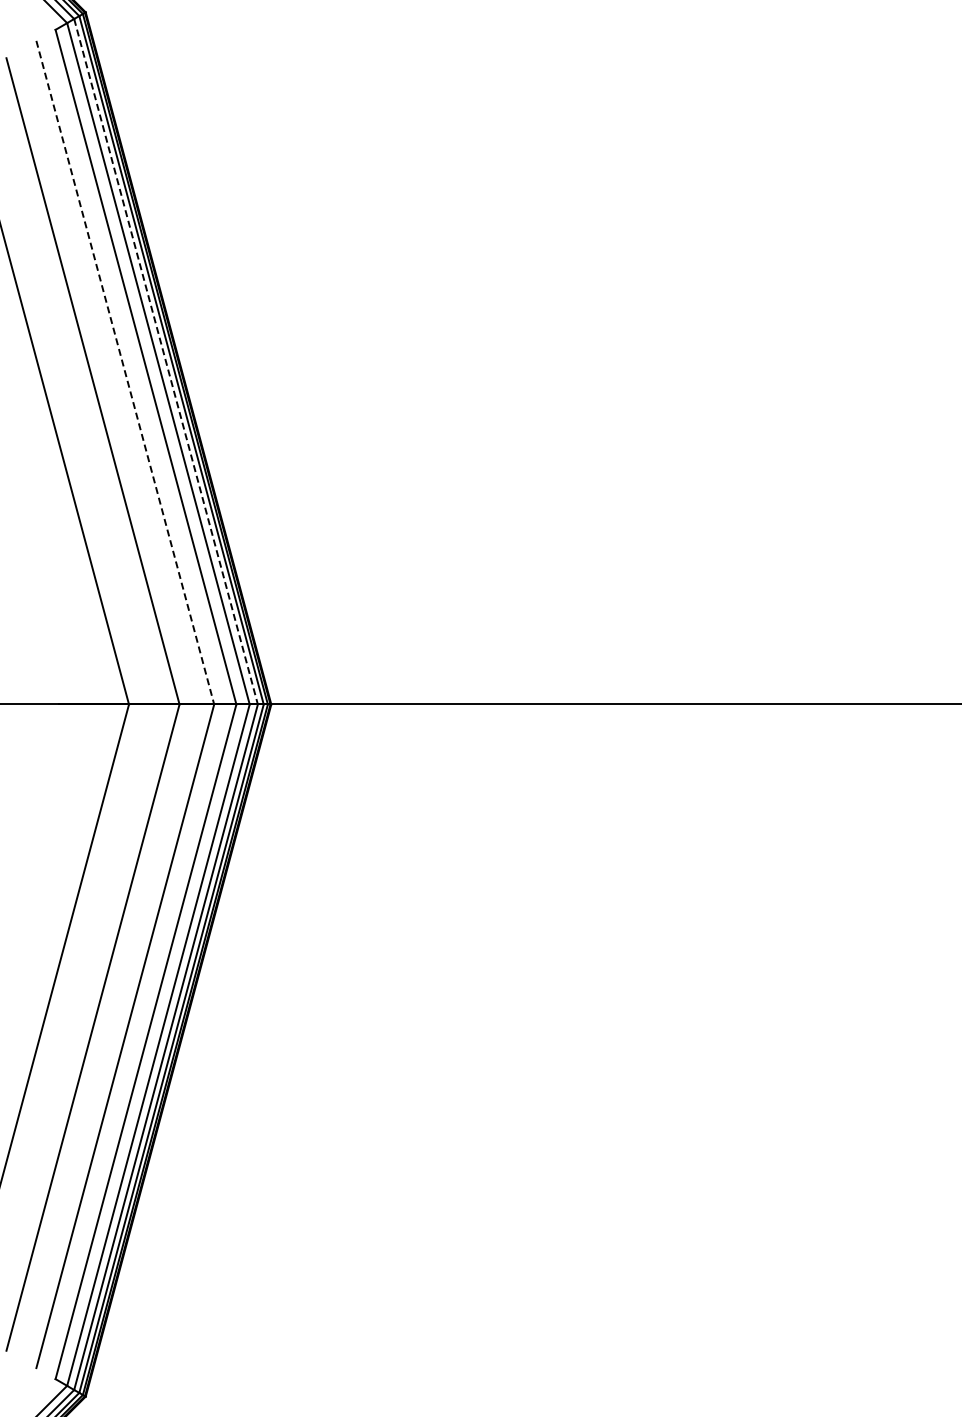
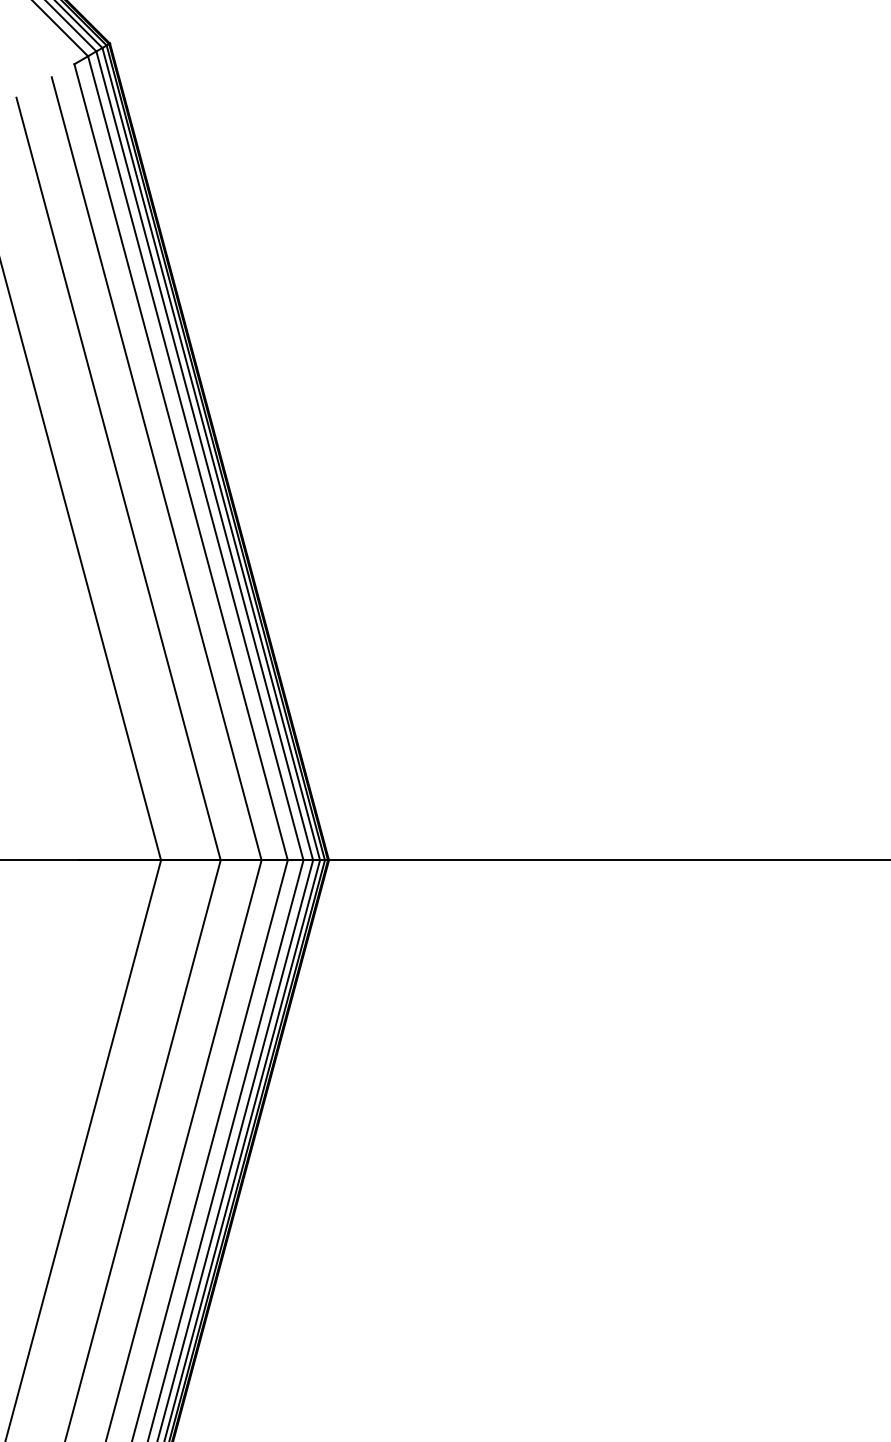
line: (166, 361) -> (205, 455), dashed -> solid
line: (125, 372) -> (156, 468), dashed -> solid

